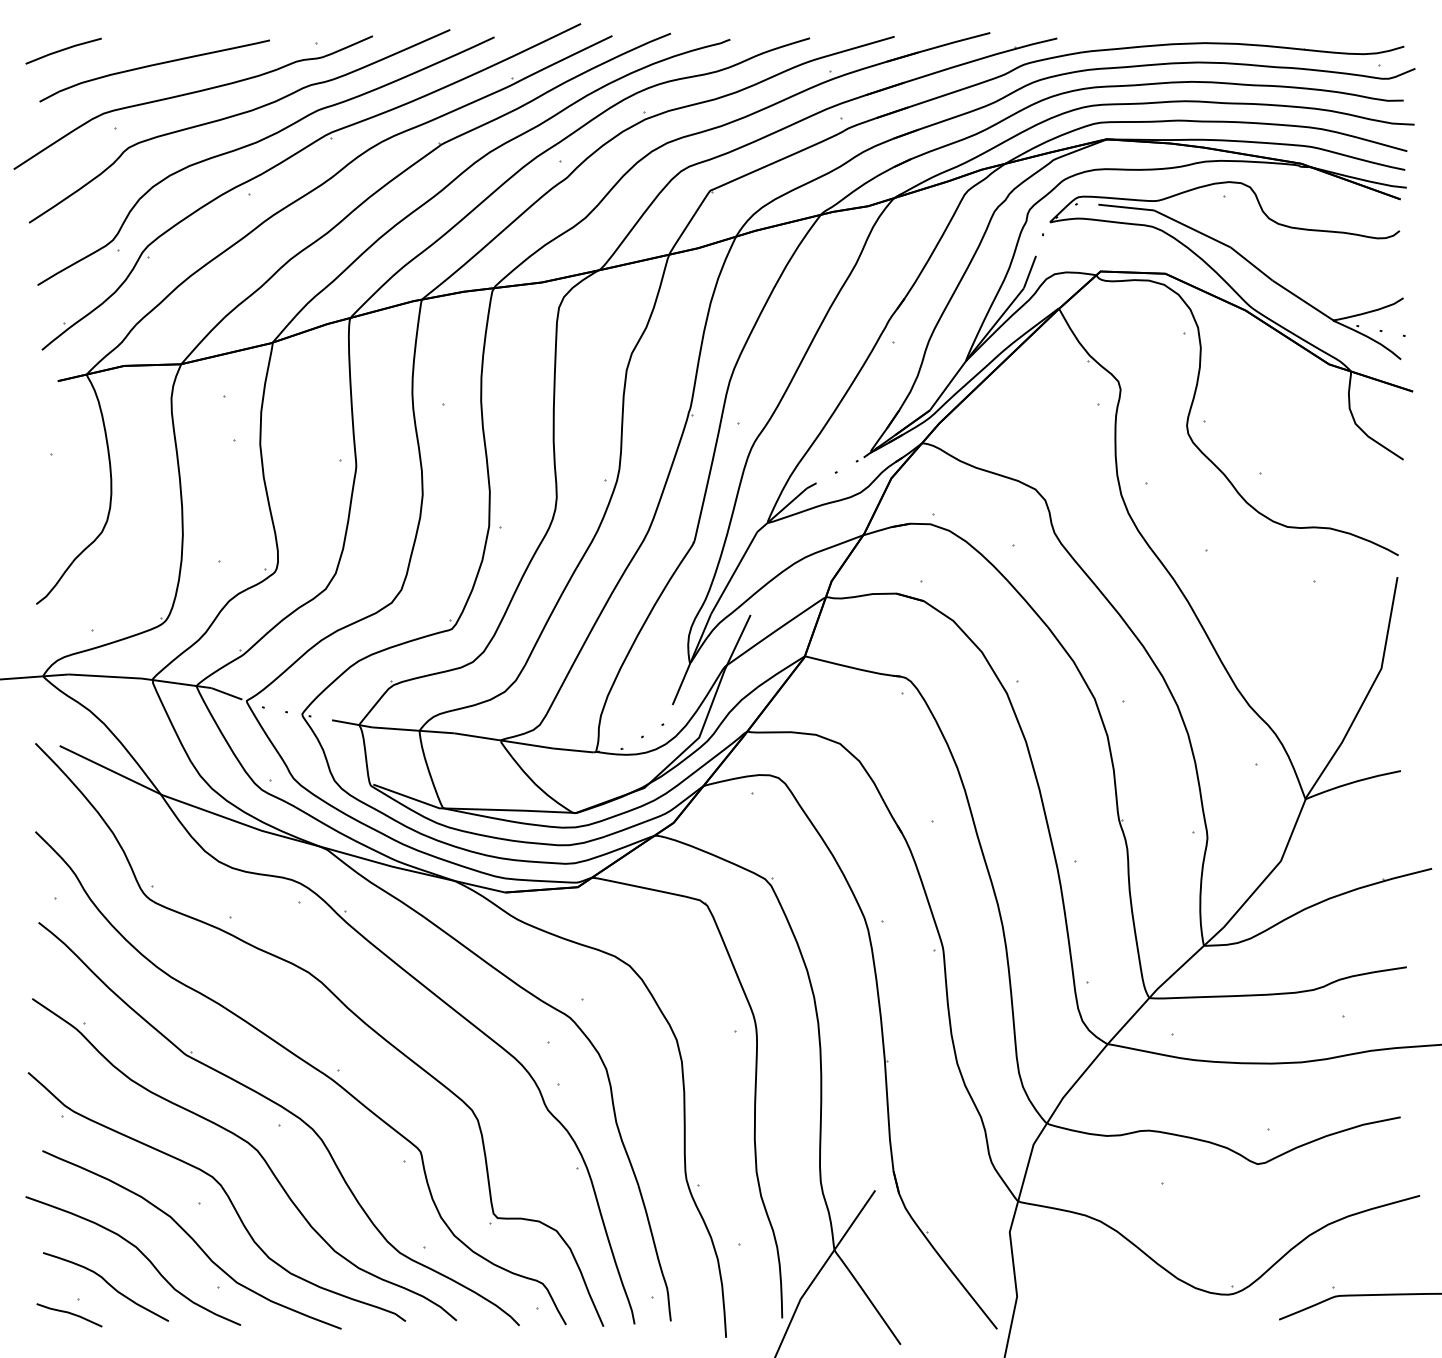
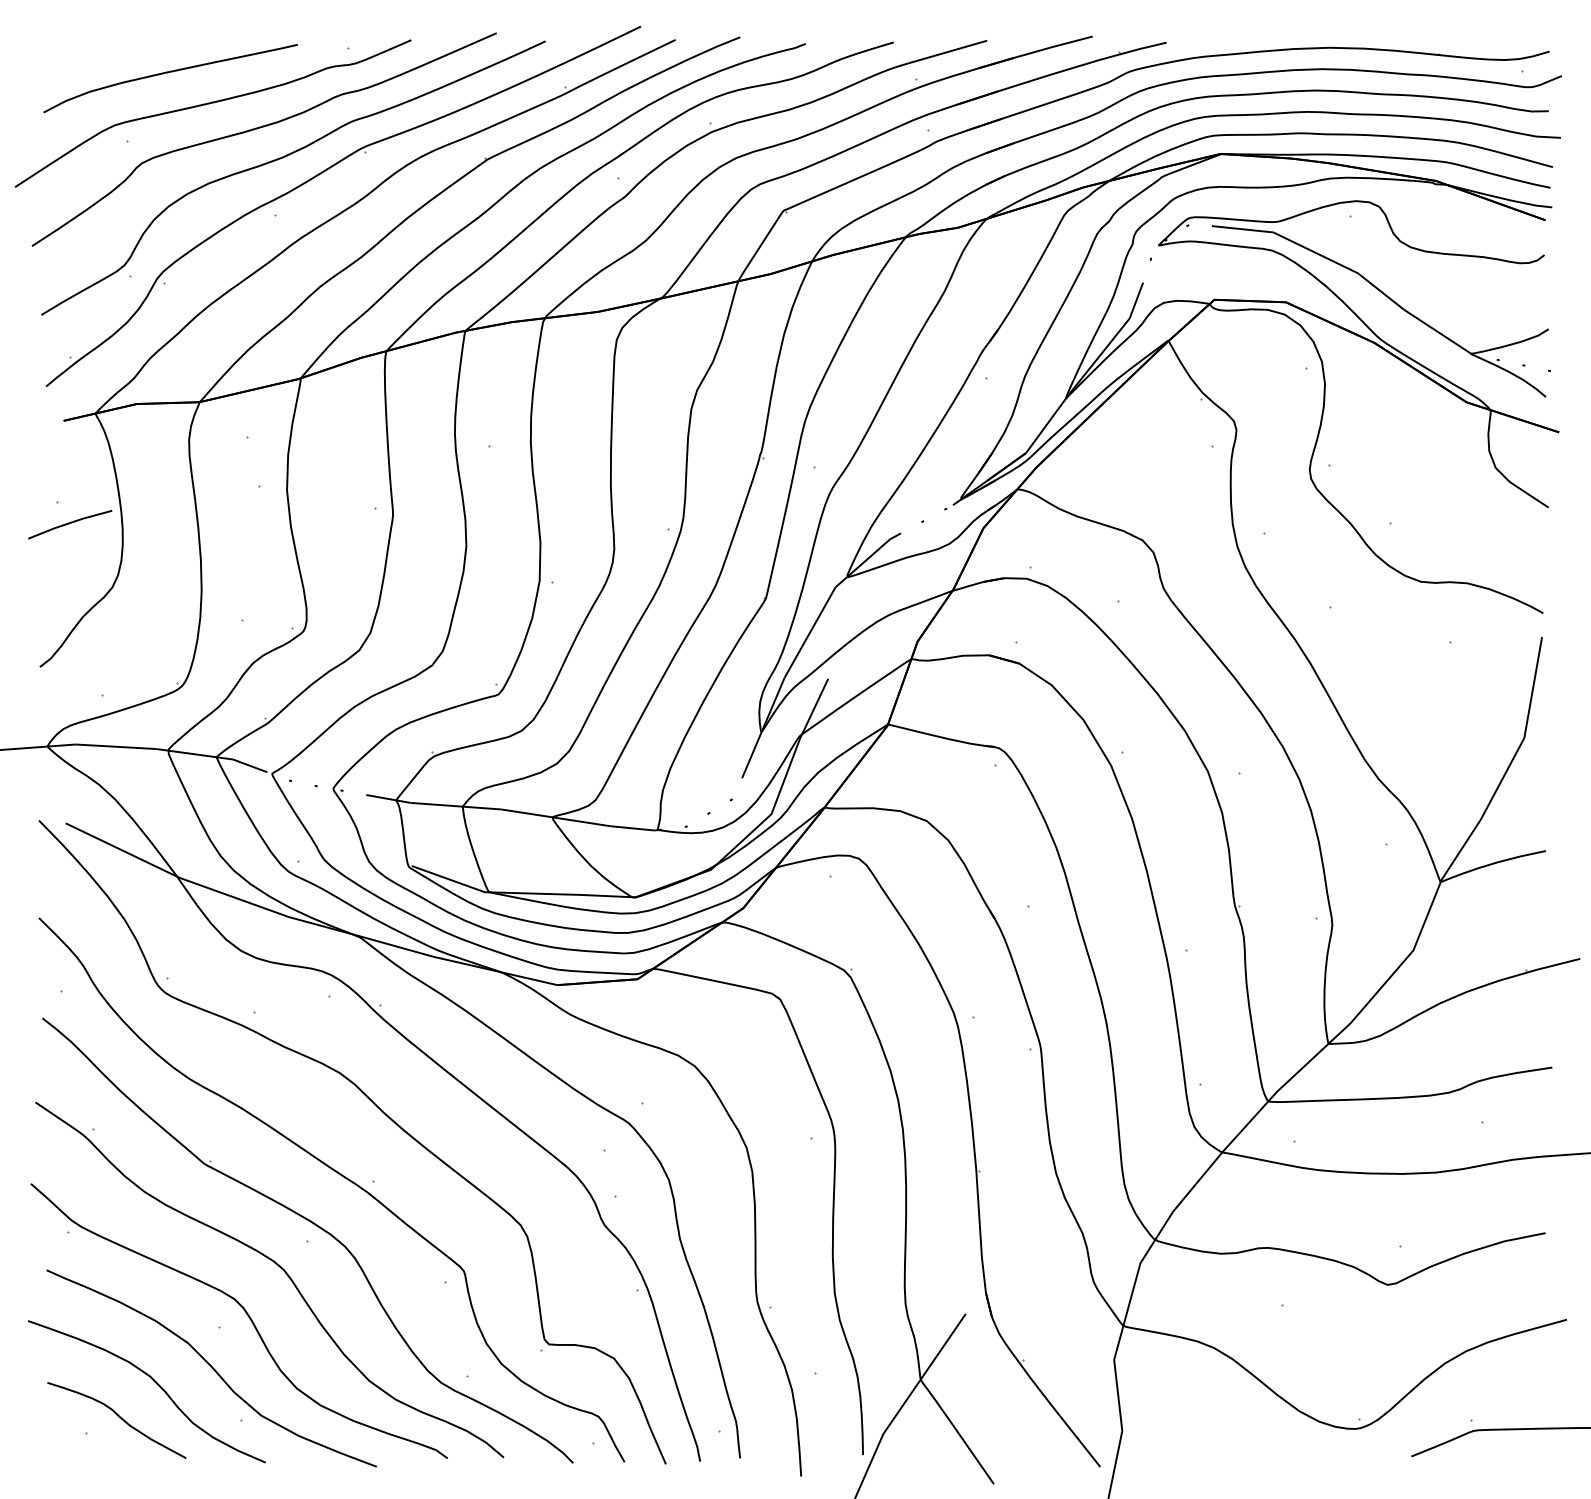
line: (64, 50) -> (70, 523), moved
curve: (70, 1314) -> (77, 1450), removed

